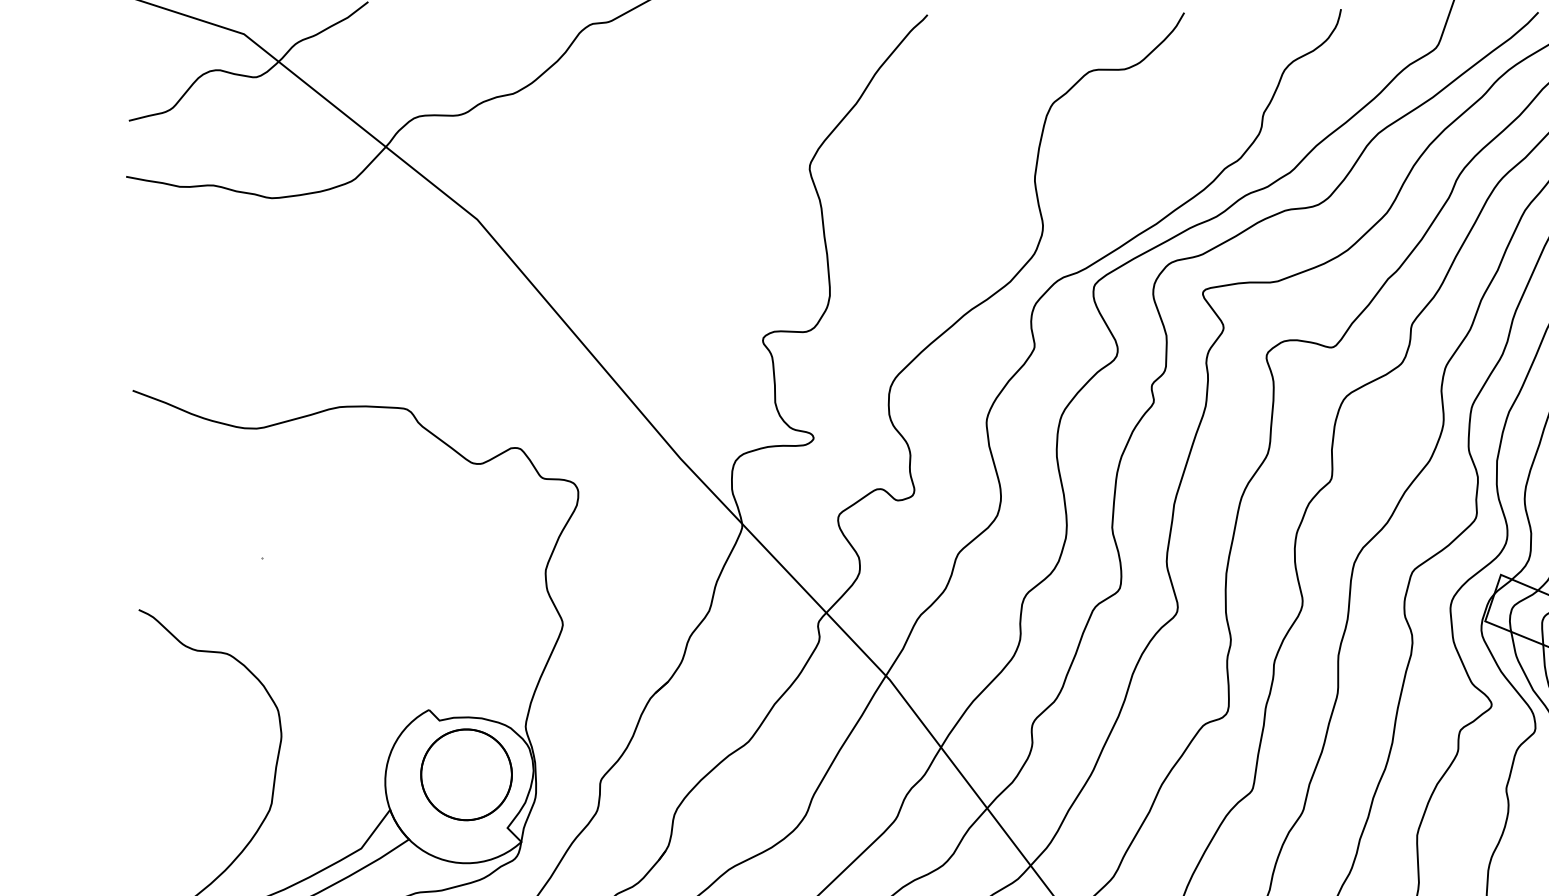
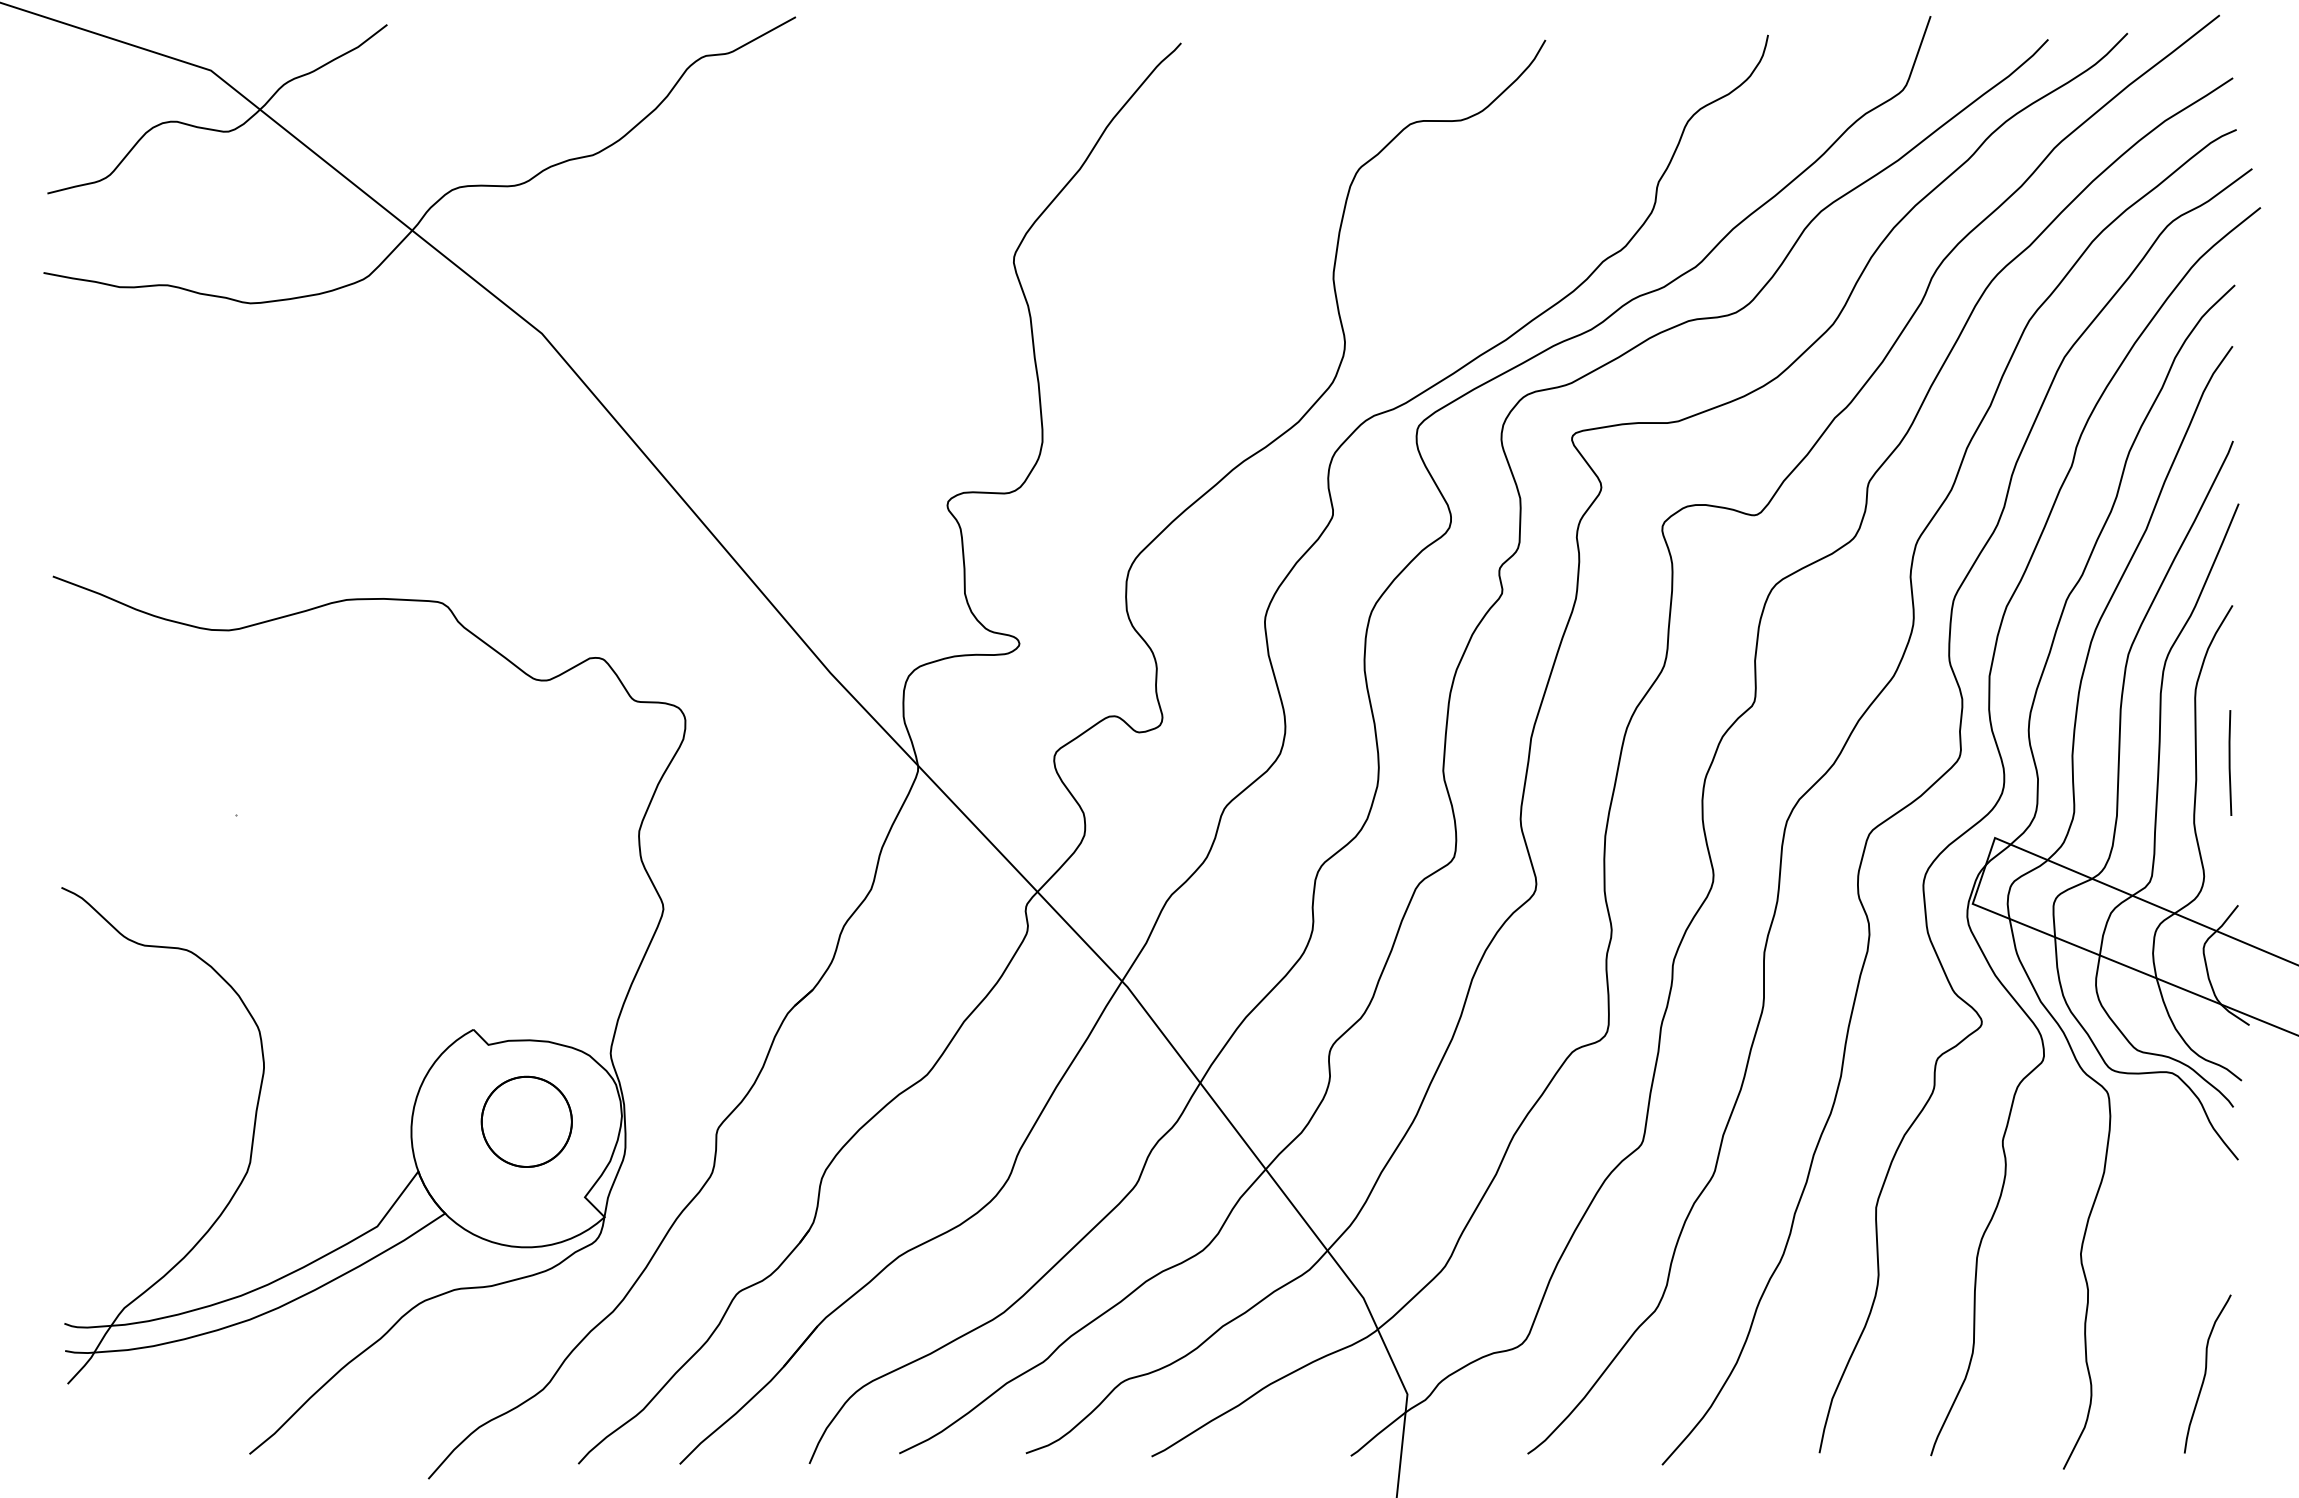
part: (466, 774) -> (526, 1121), size x0.7

